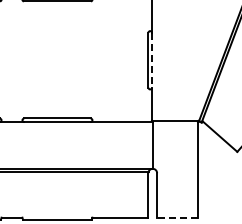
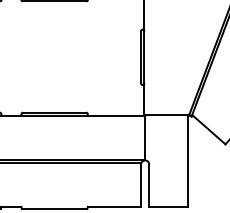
line: (152, 60) -> (144, 57), dashed -> solid
line: (177, 217) -> (168, 206), dashed -> solid

